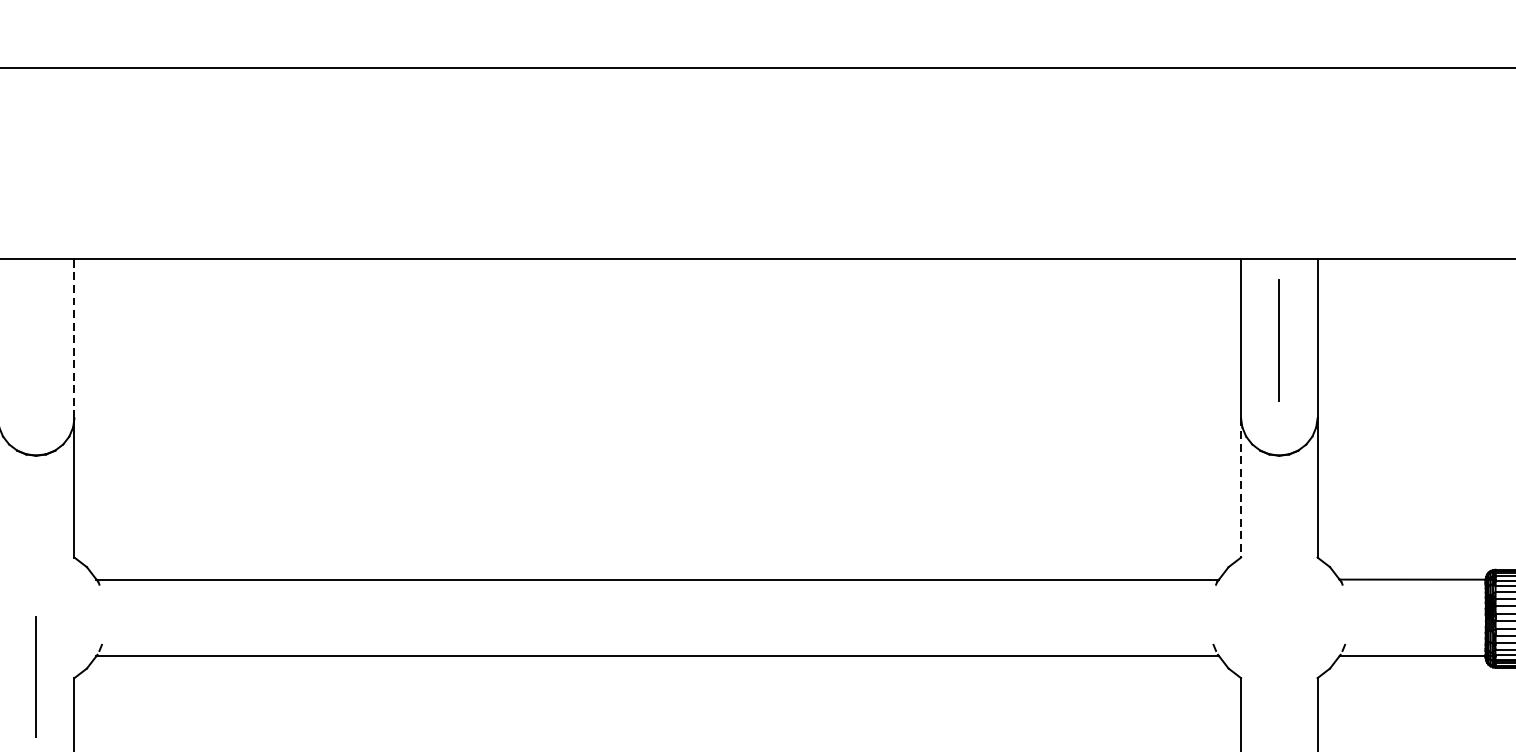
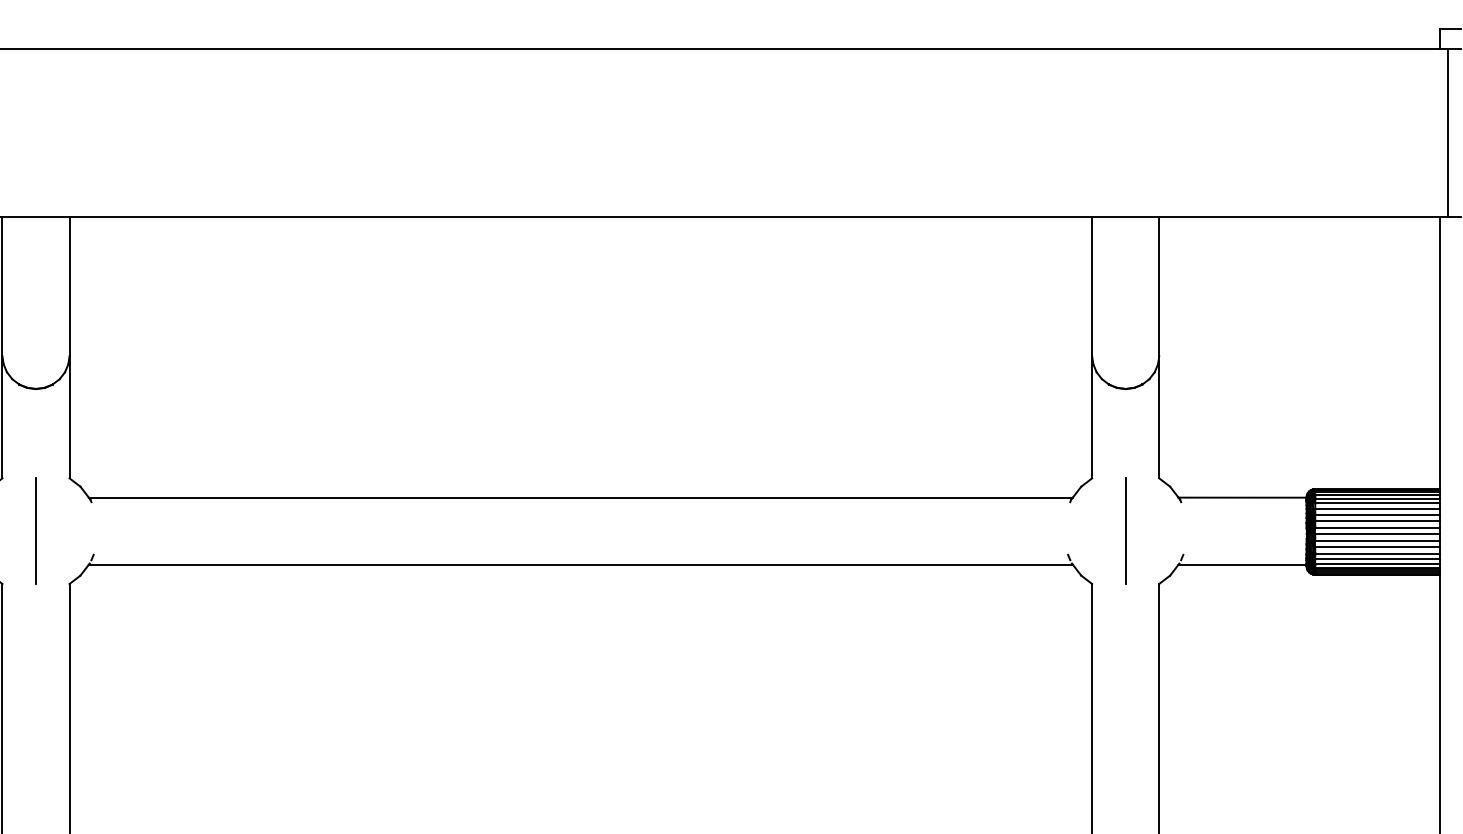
line: (74, 338) -> (69, 286), dashed -> solid
line: (1279, 339) -> (1125, 530), moved
line: (1241, 488) -> (1092, 417), dashed -> solid
line: (35, 676) -> (35, 530), moved

